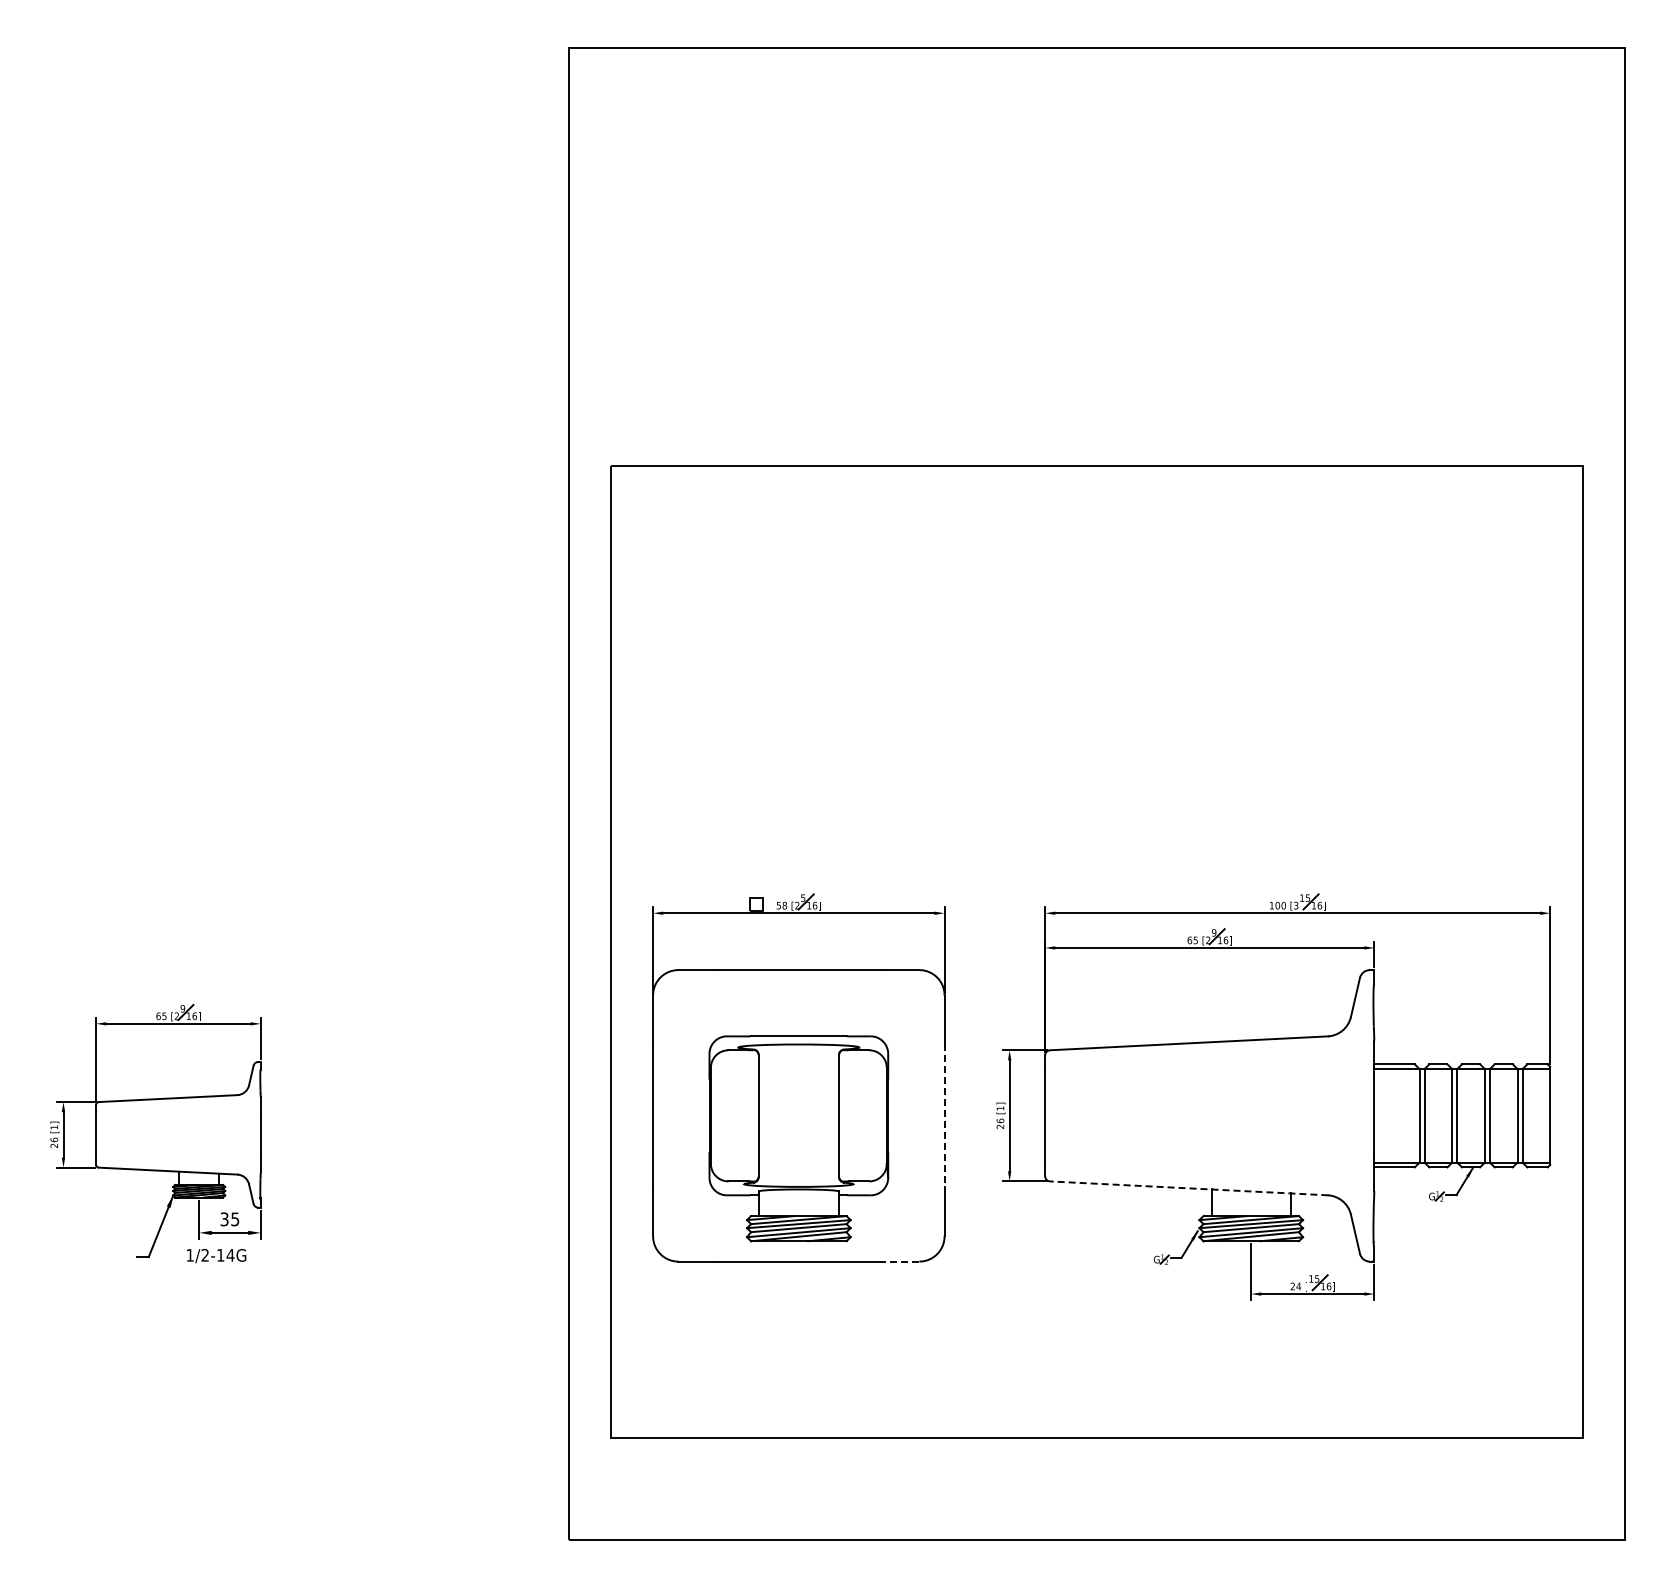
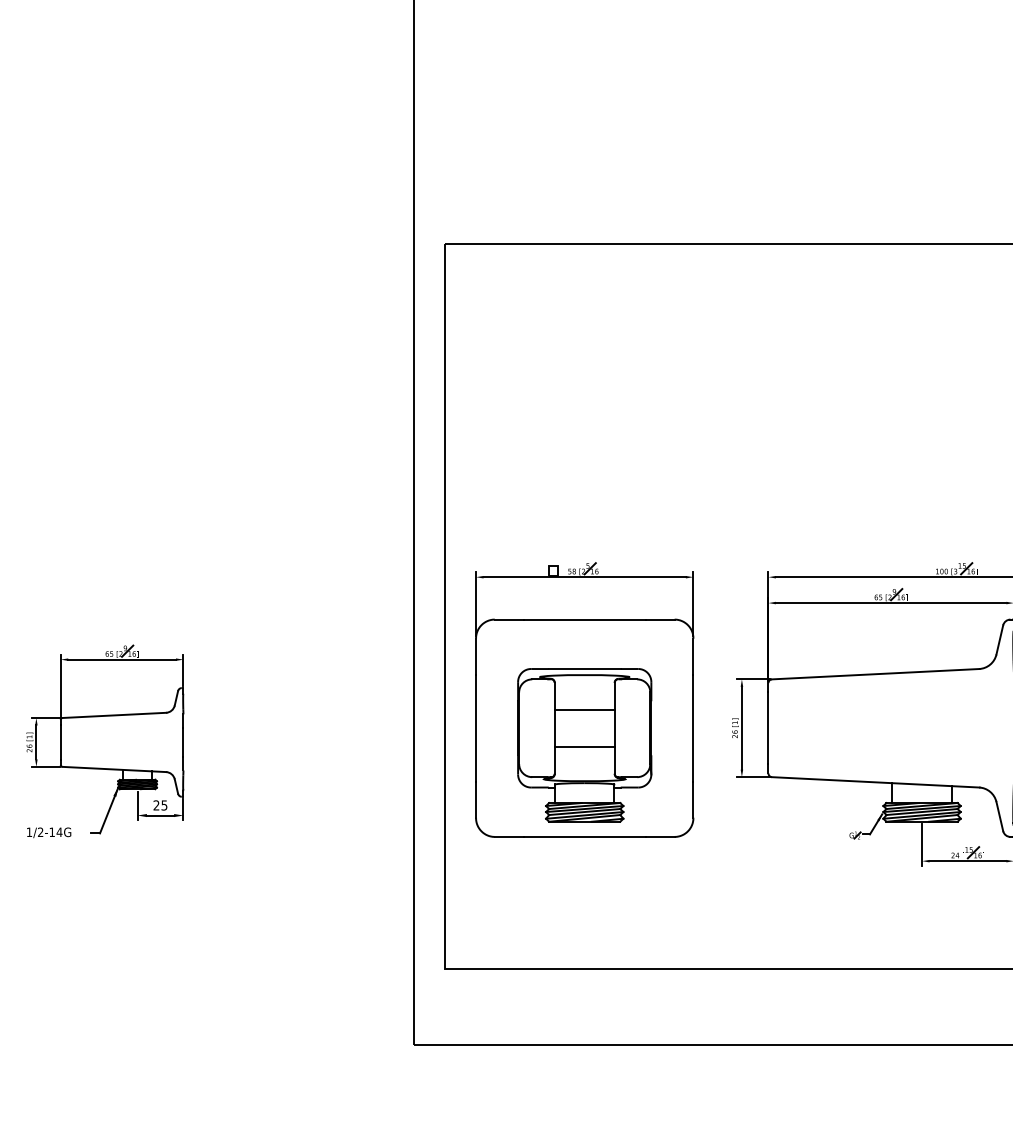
line: (798, 1090) -> (584, 709), added
line: (944, 1116) -> (693, 728), dashed -> solid
line: (798, 1140) -> (584, 746), added
line: (1188, 1188) -> (875, 782), dashed -> solid
text: (224, 1219) -> (156, 805), 35 -> 25
text: (216, 1256) -> (49, 833), moved
line: (899, 1261) -> (659, 836), dashed -> solid

